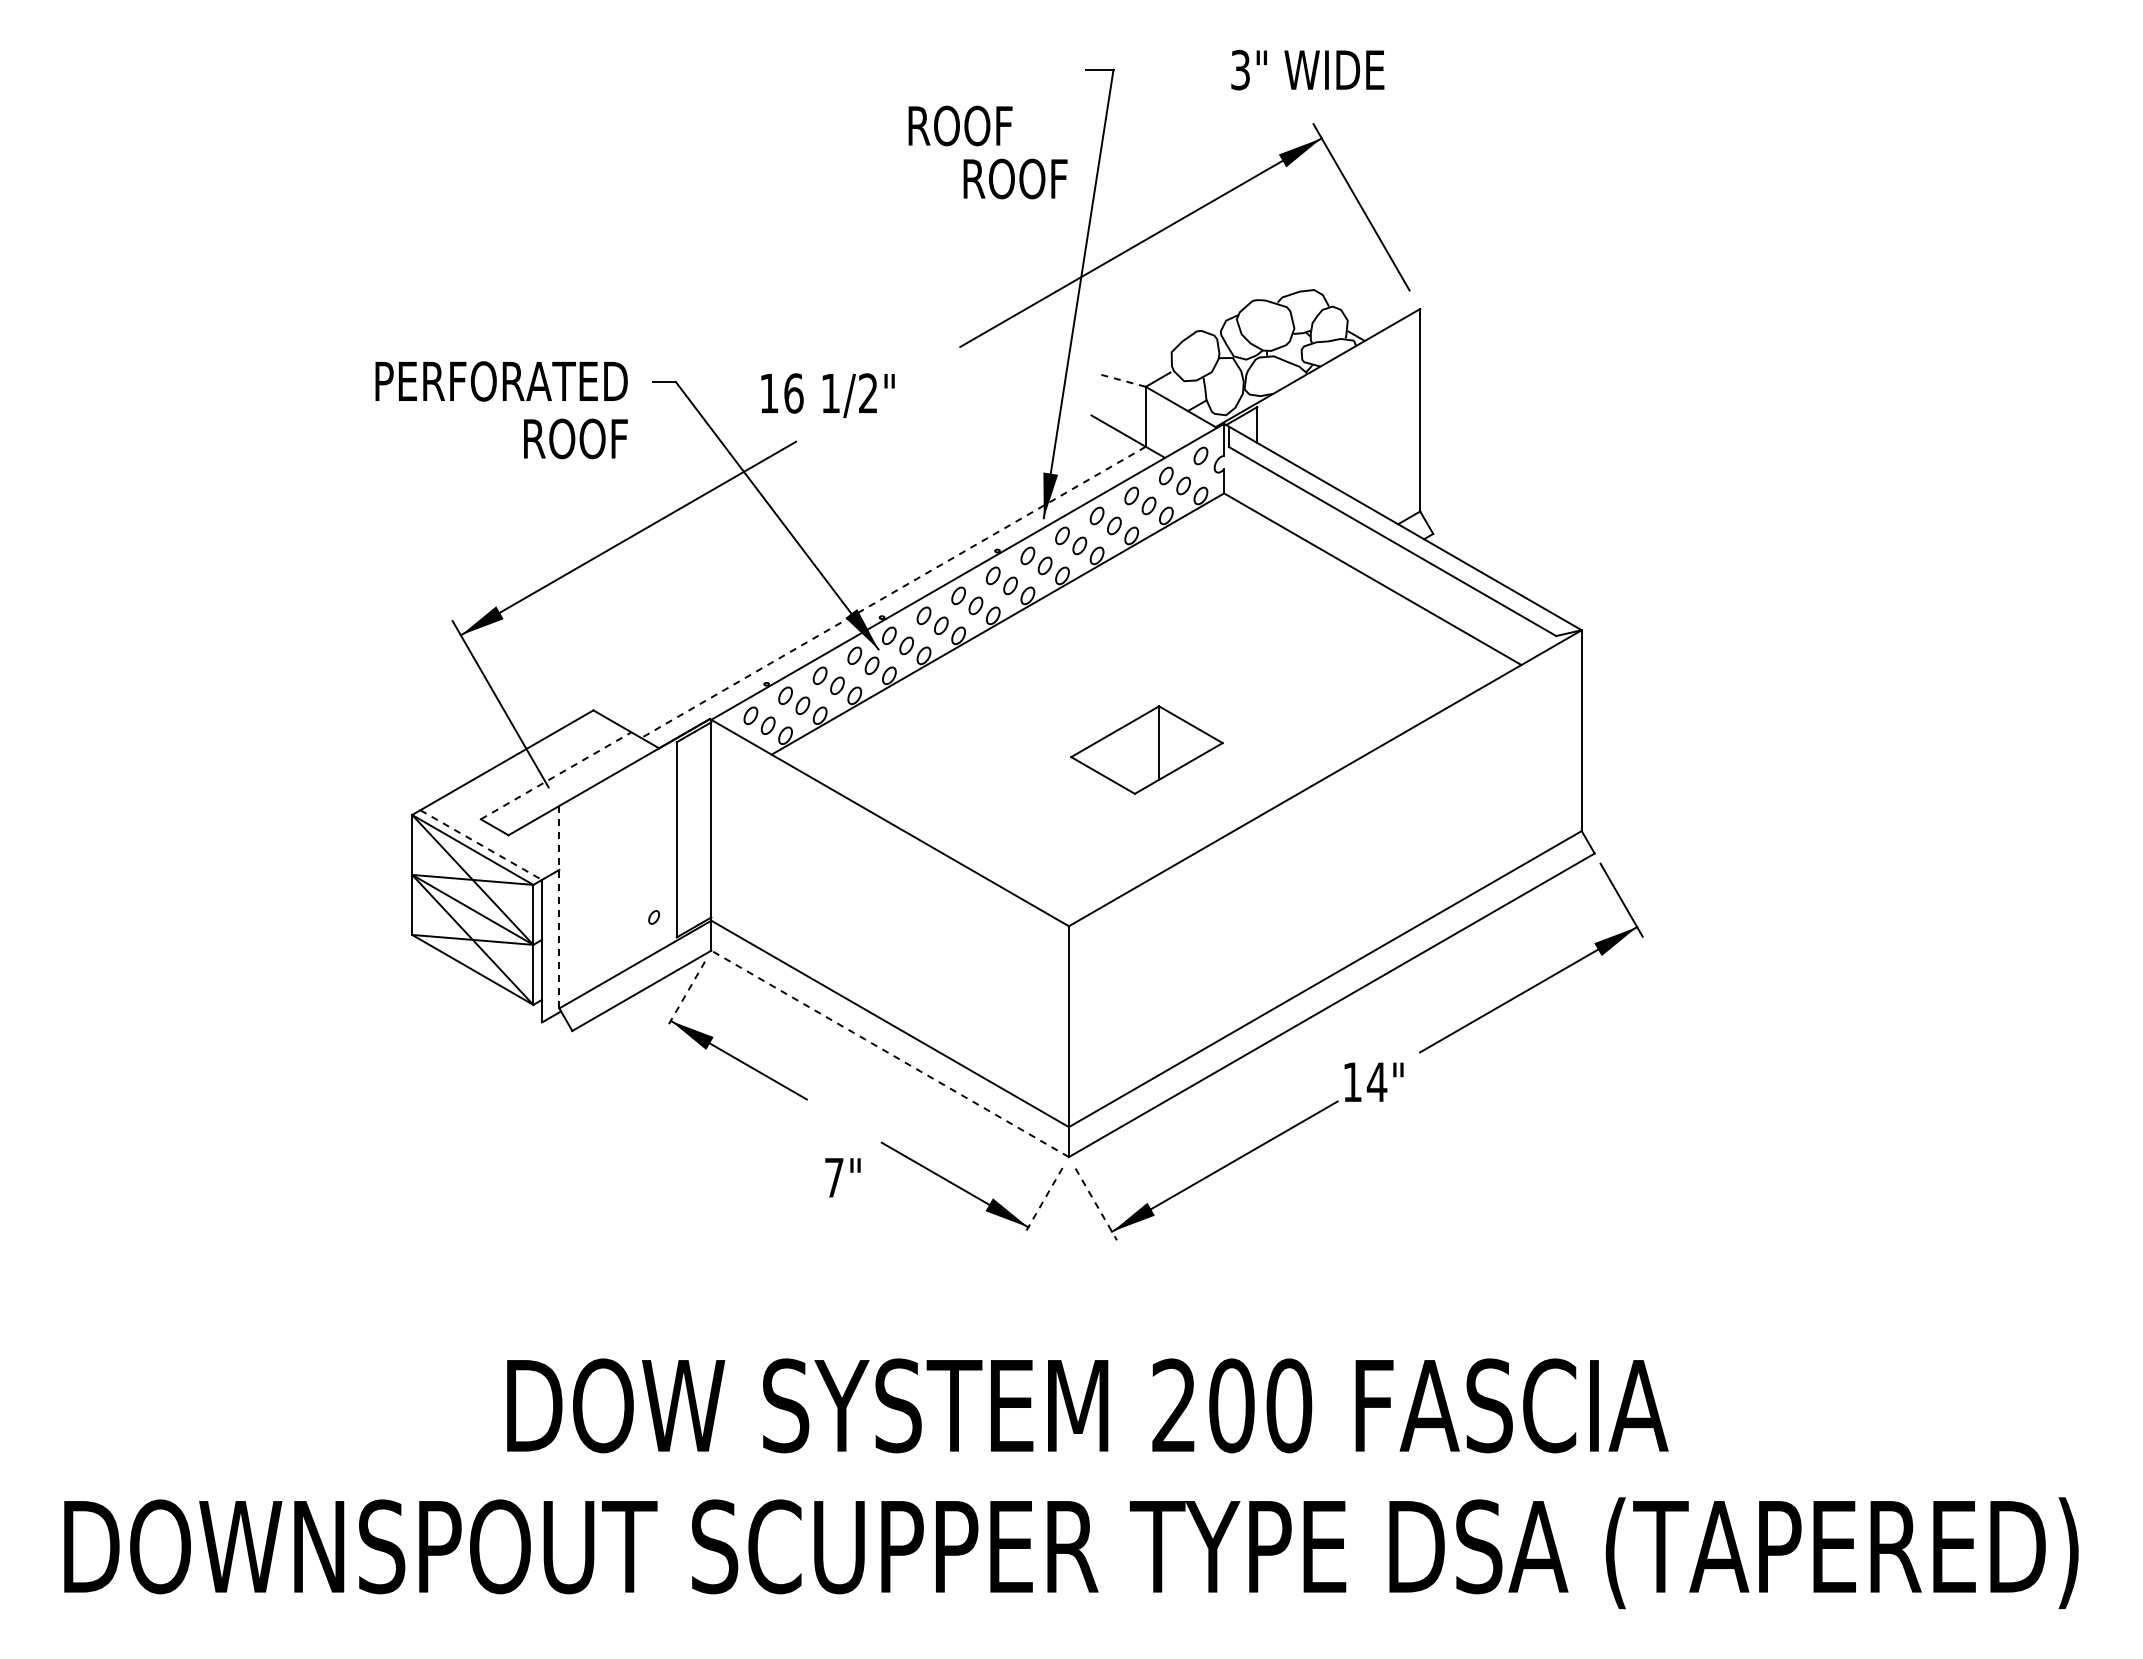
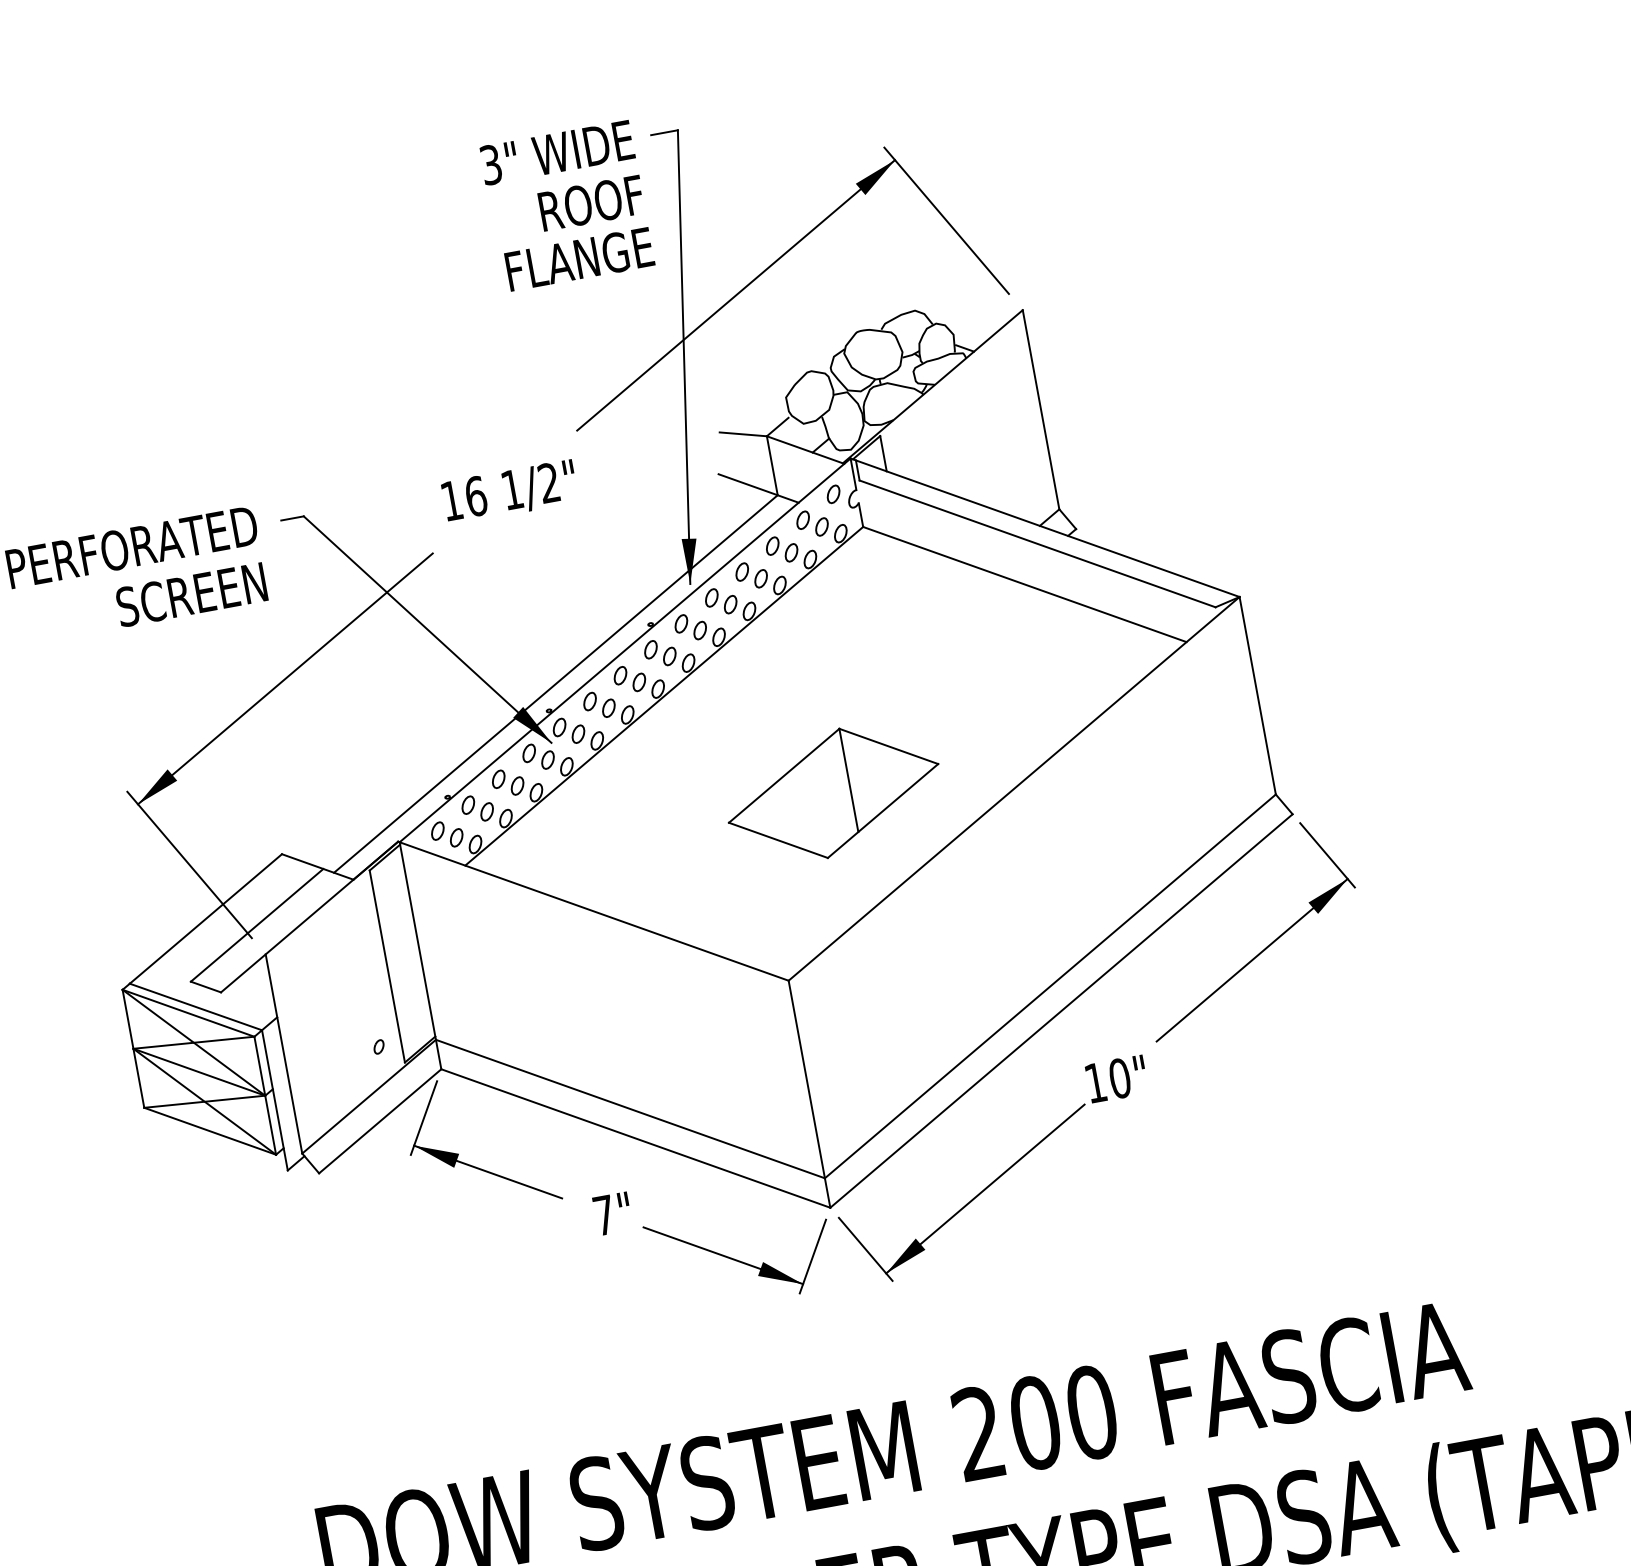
text: (1307, 70) -> (557, 153), moved
text: (960, 125) -> (591, 202), moved
text: (993, 178) -> (579, 258), ROOF -> FLANGE
line: (1122, 380) -> (742, 434), dashed -> solid
text: (827, 395) -> (509, 492), moved
text: (551, 438) -> (191, 594), ROOF -> SCREEN
line: (893, 592) -> (555, 684), dashed -> solid
part: (1146, 749) -> (833, 792), size x1.43
line: (556, 775) -> (257, 924), dashed -> solid
line: (481, 845) -> (196, 1007), dashed -> solid
line: (559, 906) -> (284, 1053), dashed -> solid
line: (685, 995) -> (424, 1118), dashed -> solid
line: (889, 1053) -> (635, 1138), dashed -> solid
text: (1376, 1082) -> (1119, 1078), 14" -> 10"
text: (842, 1177) -> (612, 1213), moved
line: (1042, 1202) -> (812, 1257), dashed -> solid
line: (1096, 1204) -> (865, 1249), dashed -> solid

